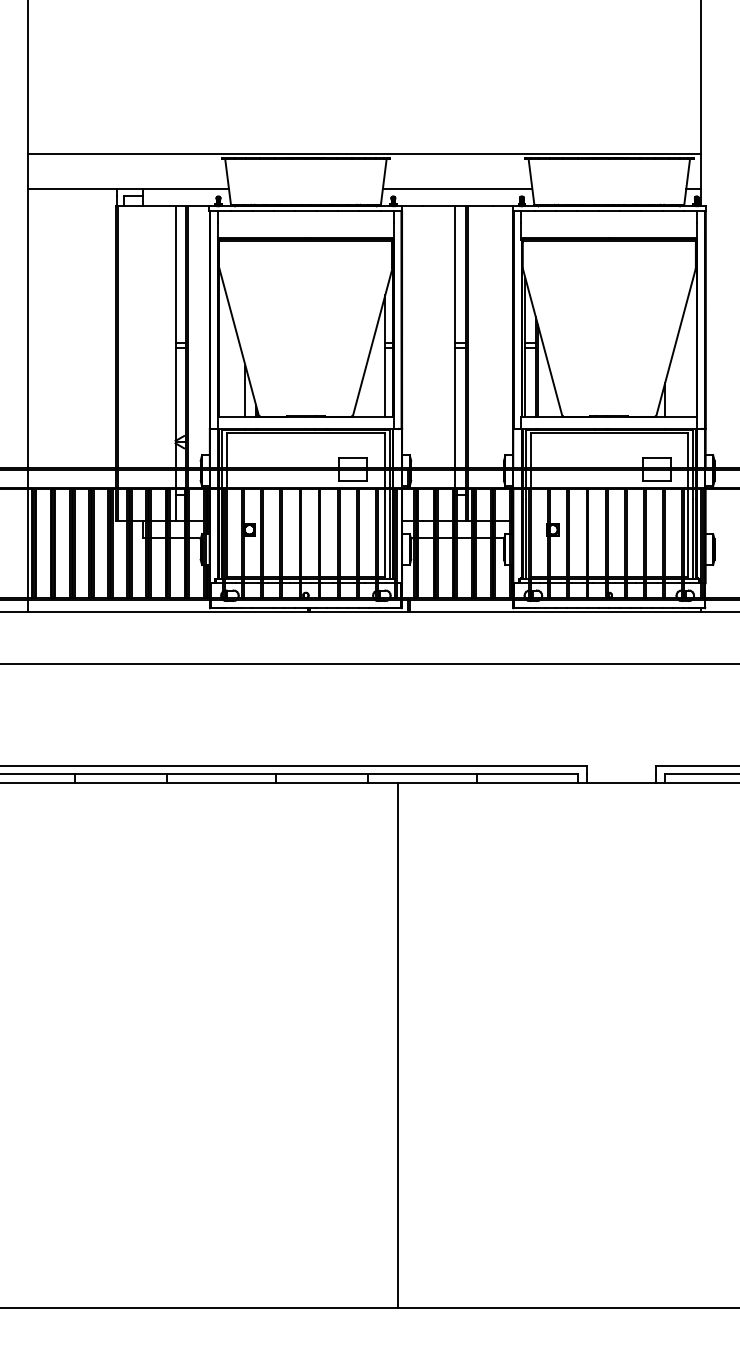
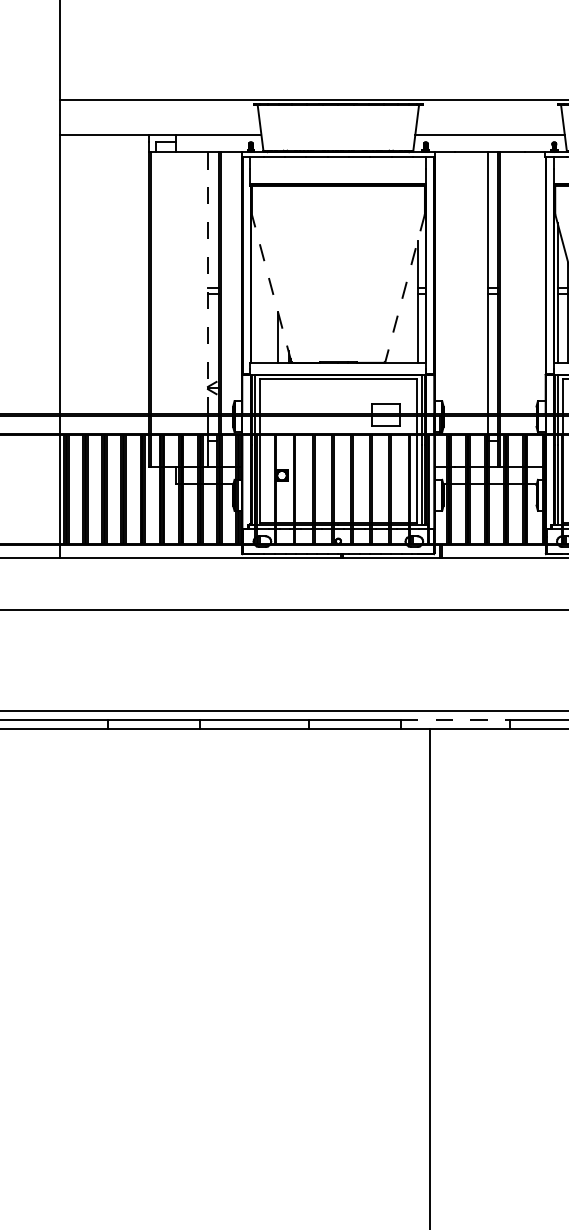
line: (175, 336) -> (207, 282), solid -> dashed
line: (239, 342) -> (271, 288), solid -> dashed
line: (372, 342) -> (404, 288), solid -> dashed
line: (422, 774) -> (454, 720), solid -> dashed

